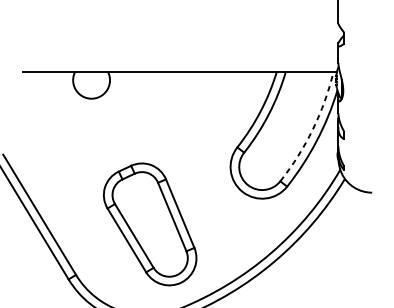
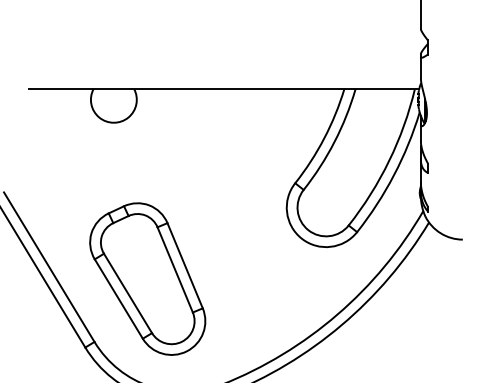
arc: (313, 129) -> (389, 160), dashed -> solid
part: (149, 223) -> (147, 278), moved

